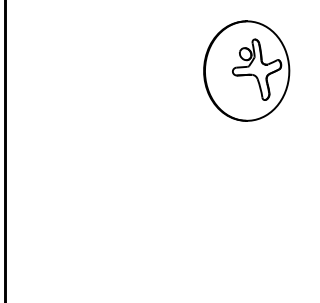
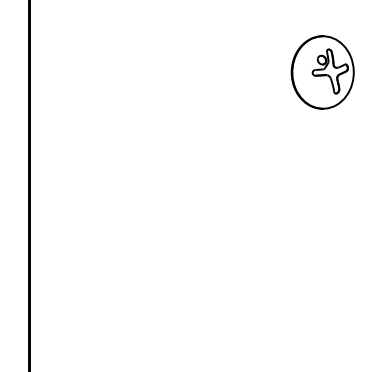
part: (246, 71) -> (322, 72), size x0.6

